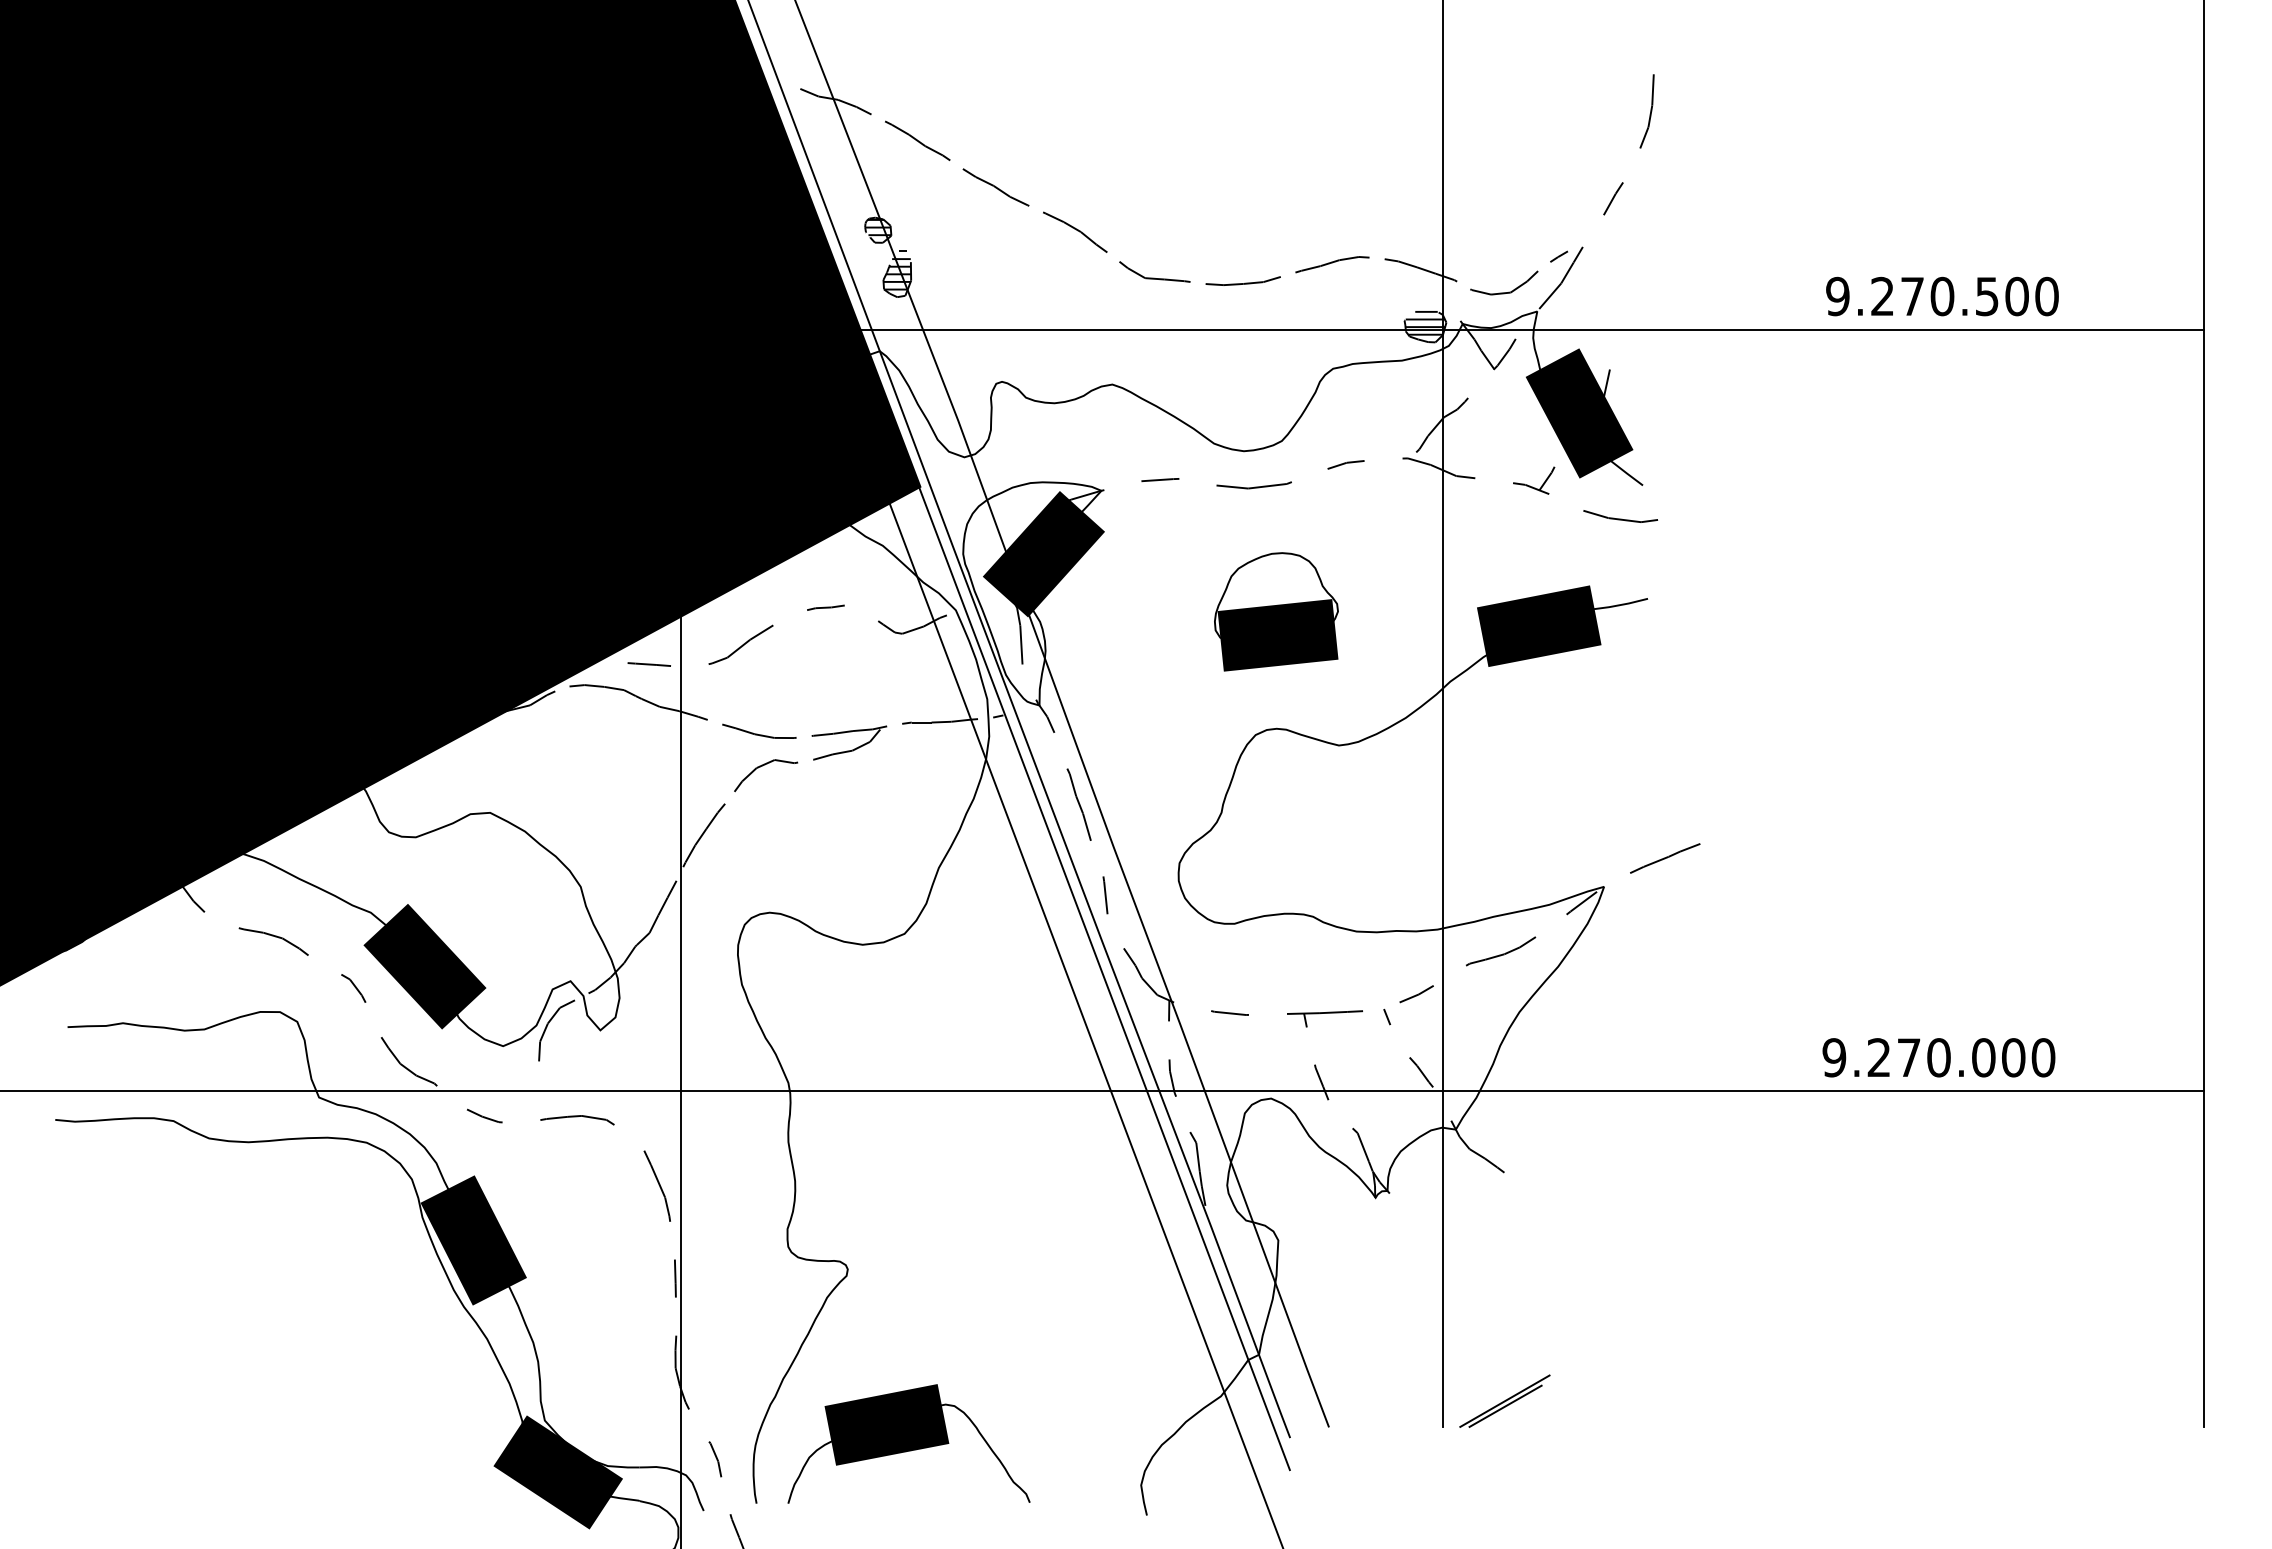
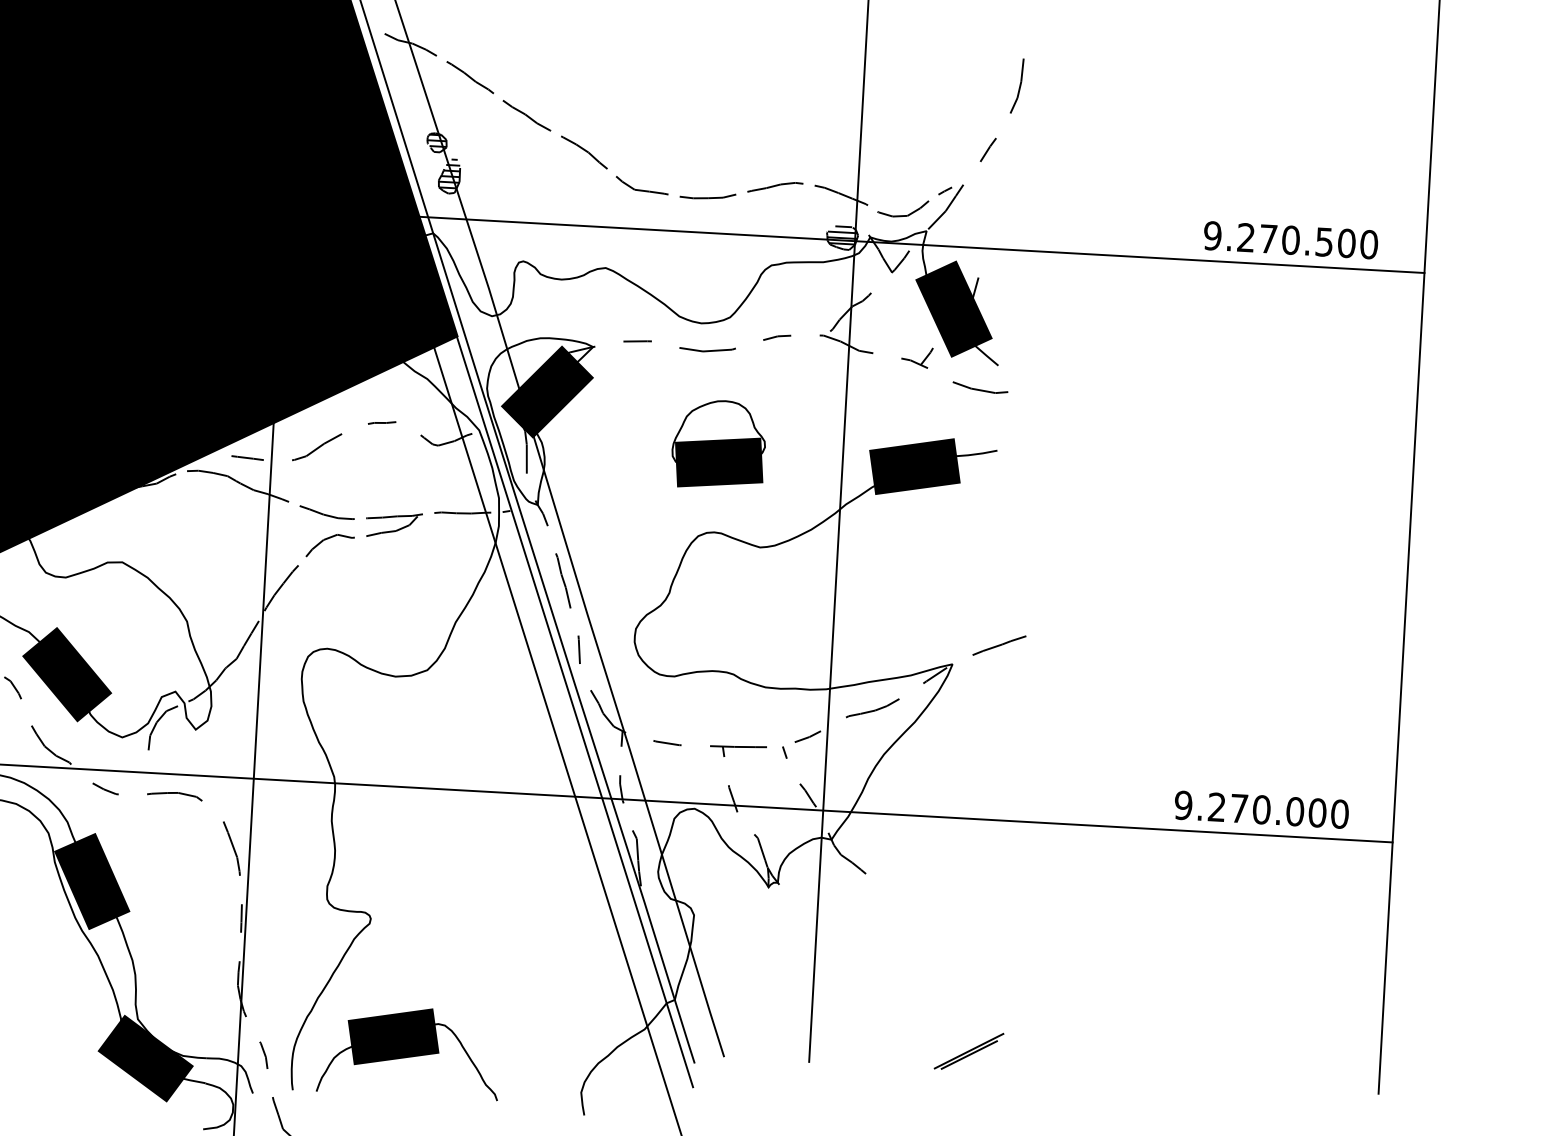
text: (1942, 296) -> (1290, 240), moved
text: (1938, 1057) -> (1261, 809), moved
part: (1504, 1400) -> (968, 1050), moved

